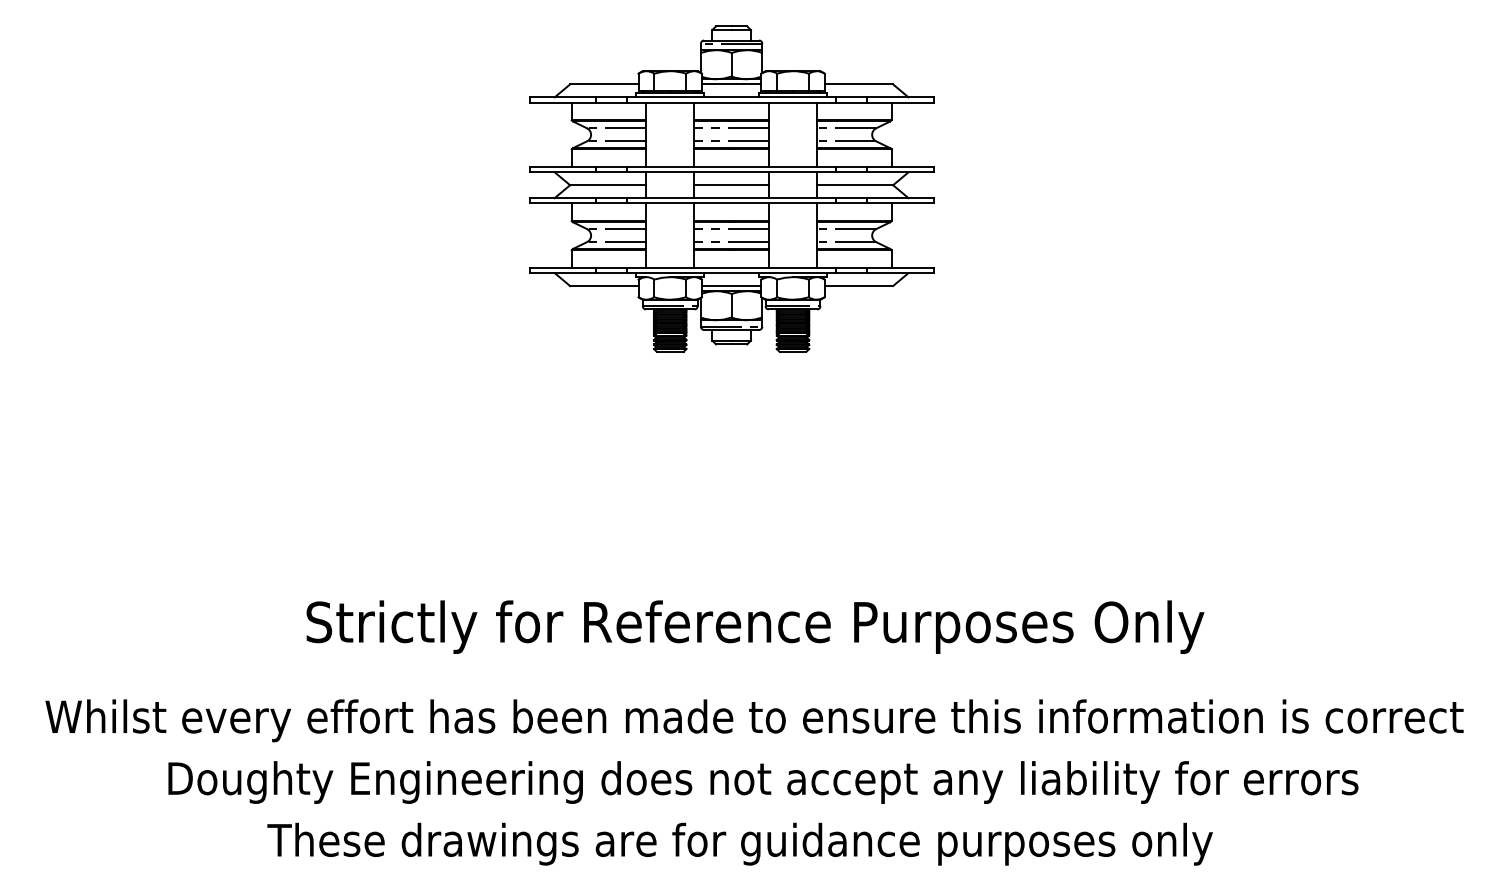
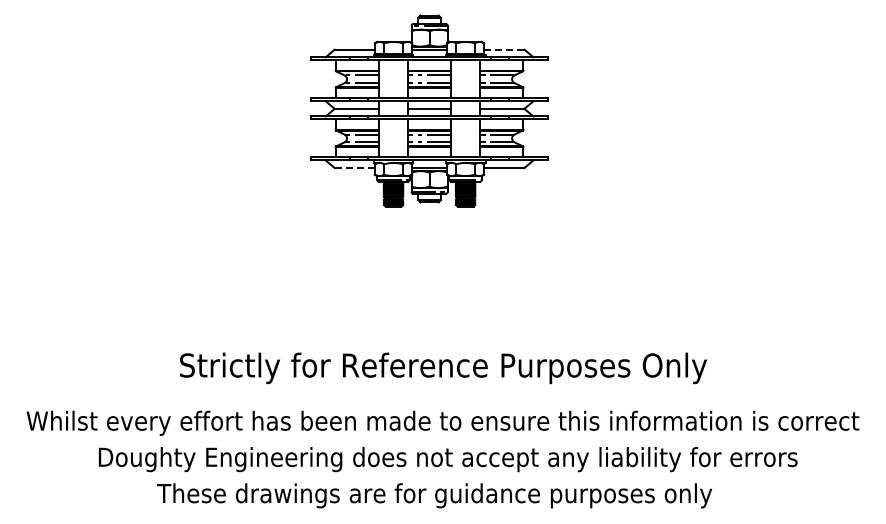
line: (857, 84) -> (503, 49), solid -> dashed
line: (605, 286) -> (355, 168), solid -> dashed

